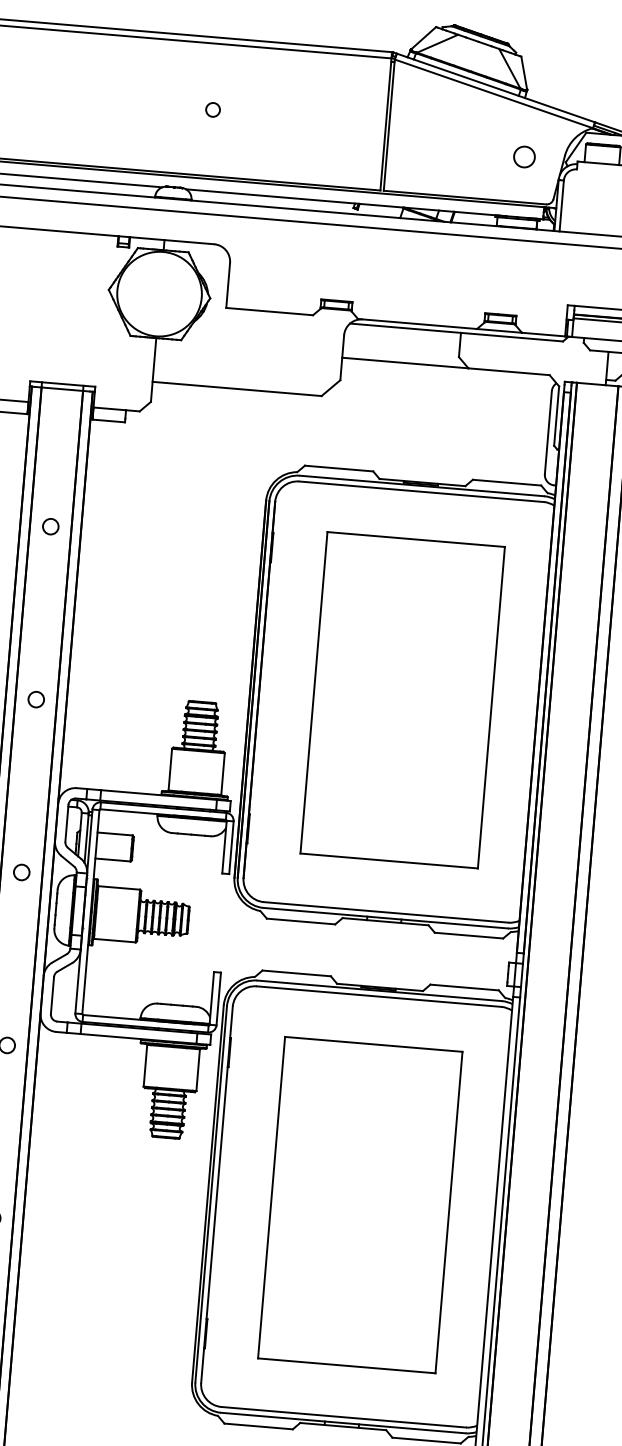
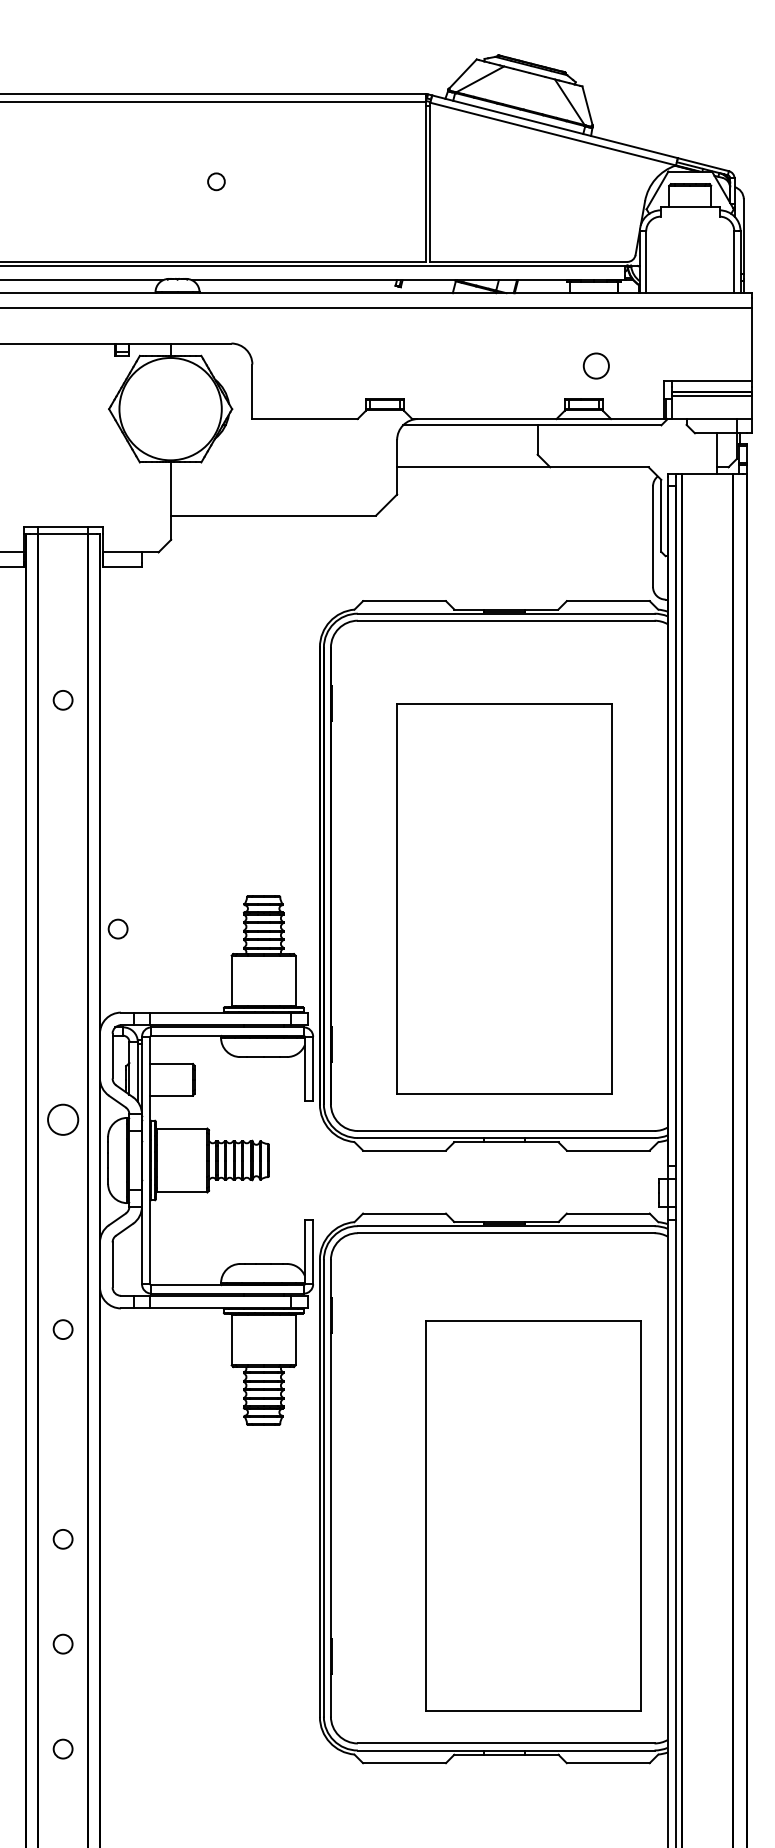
circle: (523, 156) -> (595, 365), moved
circle: (35, 699) -> (117, 928), moved
part: (402, 700) -> (504, 898), moved
circle: (21, 872) -> (62, 1119), size x1.6
part: (360, 1204) -> (533, 1515), moved

